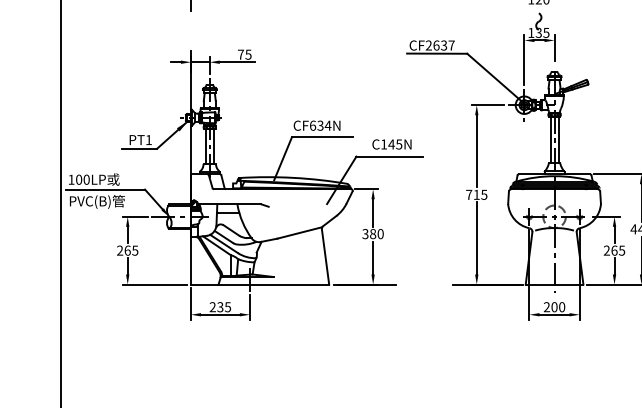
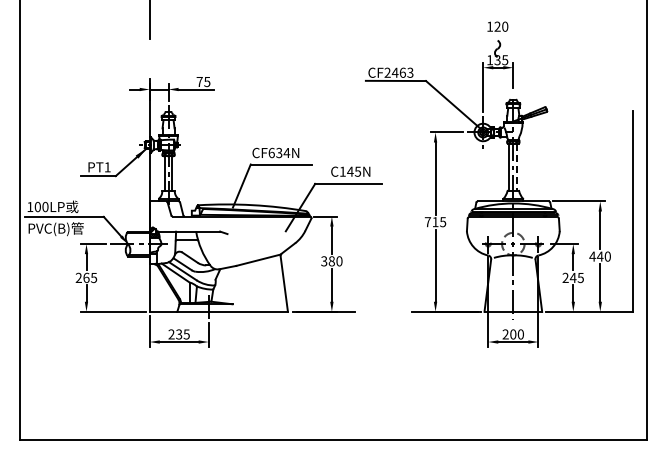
text: (443, 45) -> (402, 72), CF2637 -> CF2463
line: (558, 140) -> (517, 167), solid -> dashed
text: (613, 250) -> (572, 277), 265 -> 245

